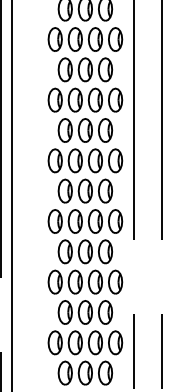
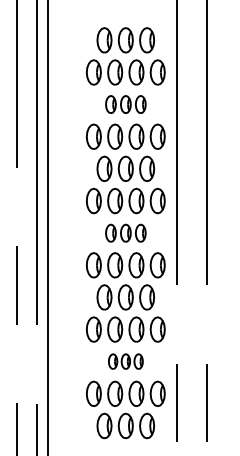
part: (85, 69) -> (125, 104), size x0.7
part: (85, 191) -> (125, 233), size x0.7
part: (85, 312) -> (125, 361), size x0.6

